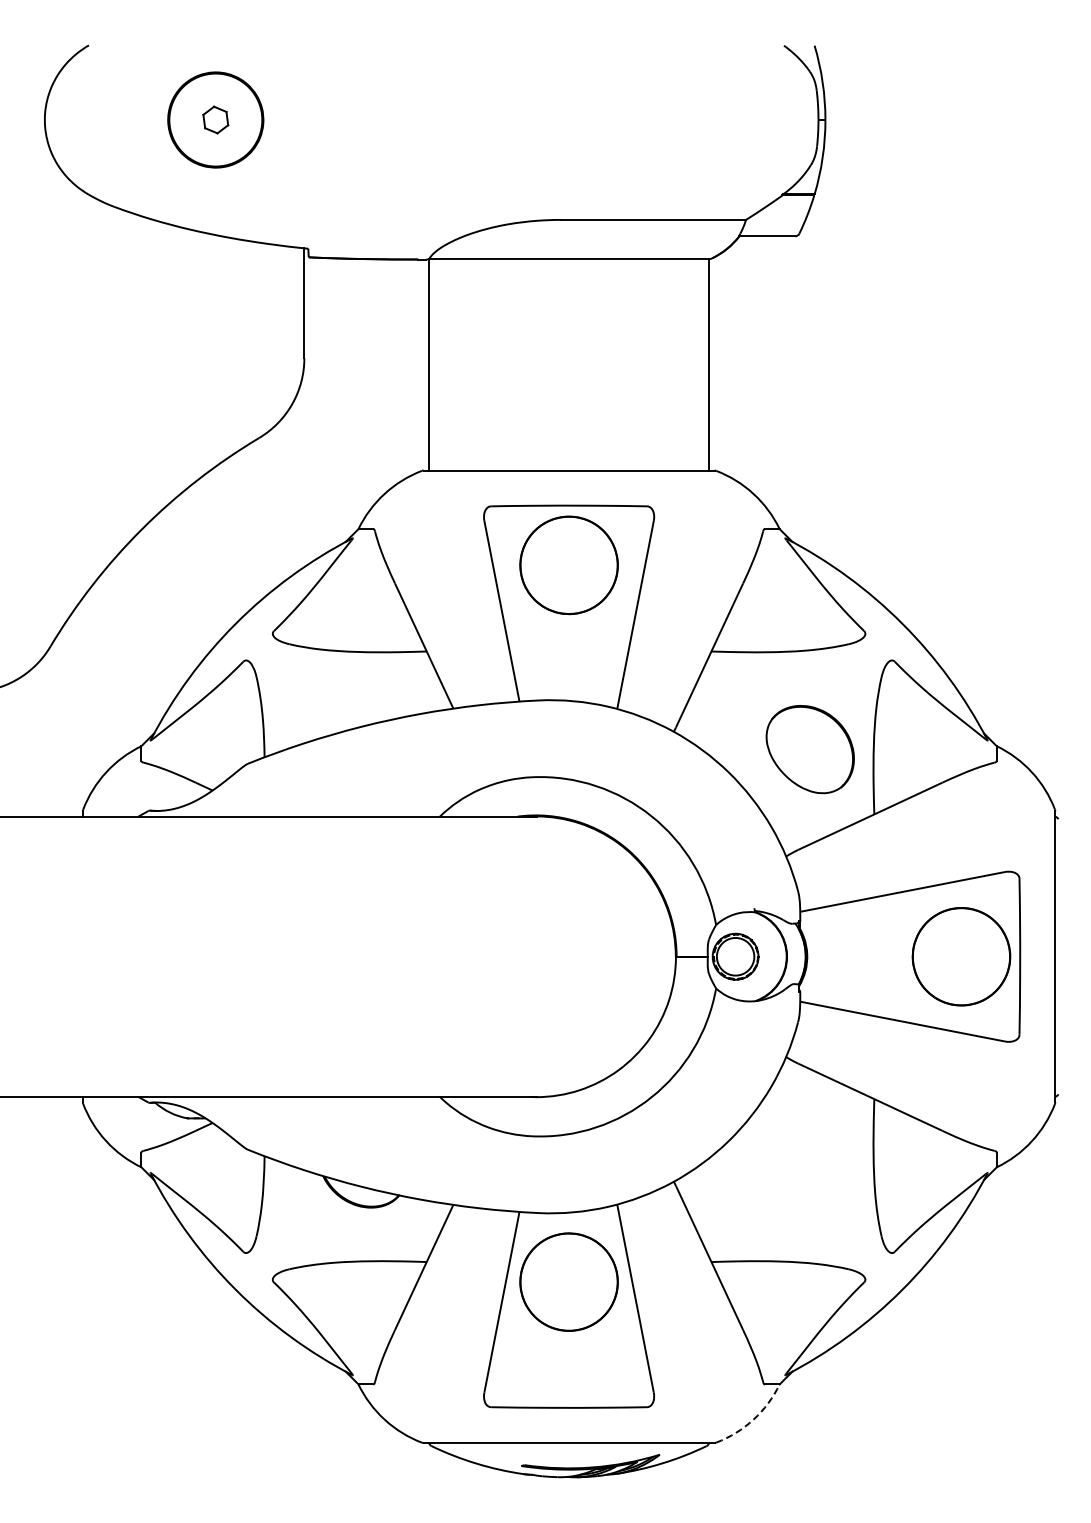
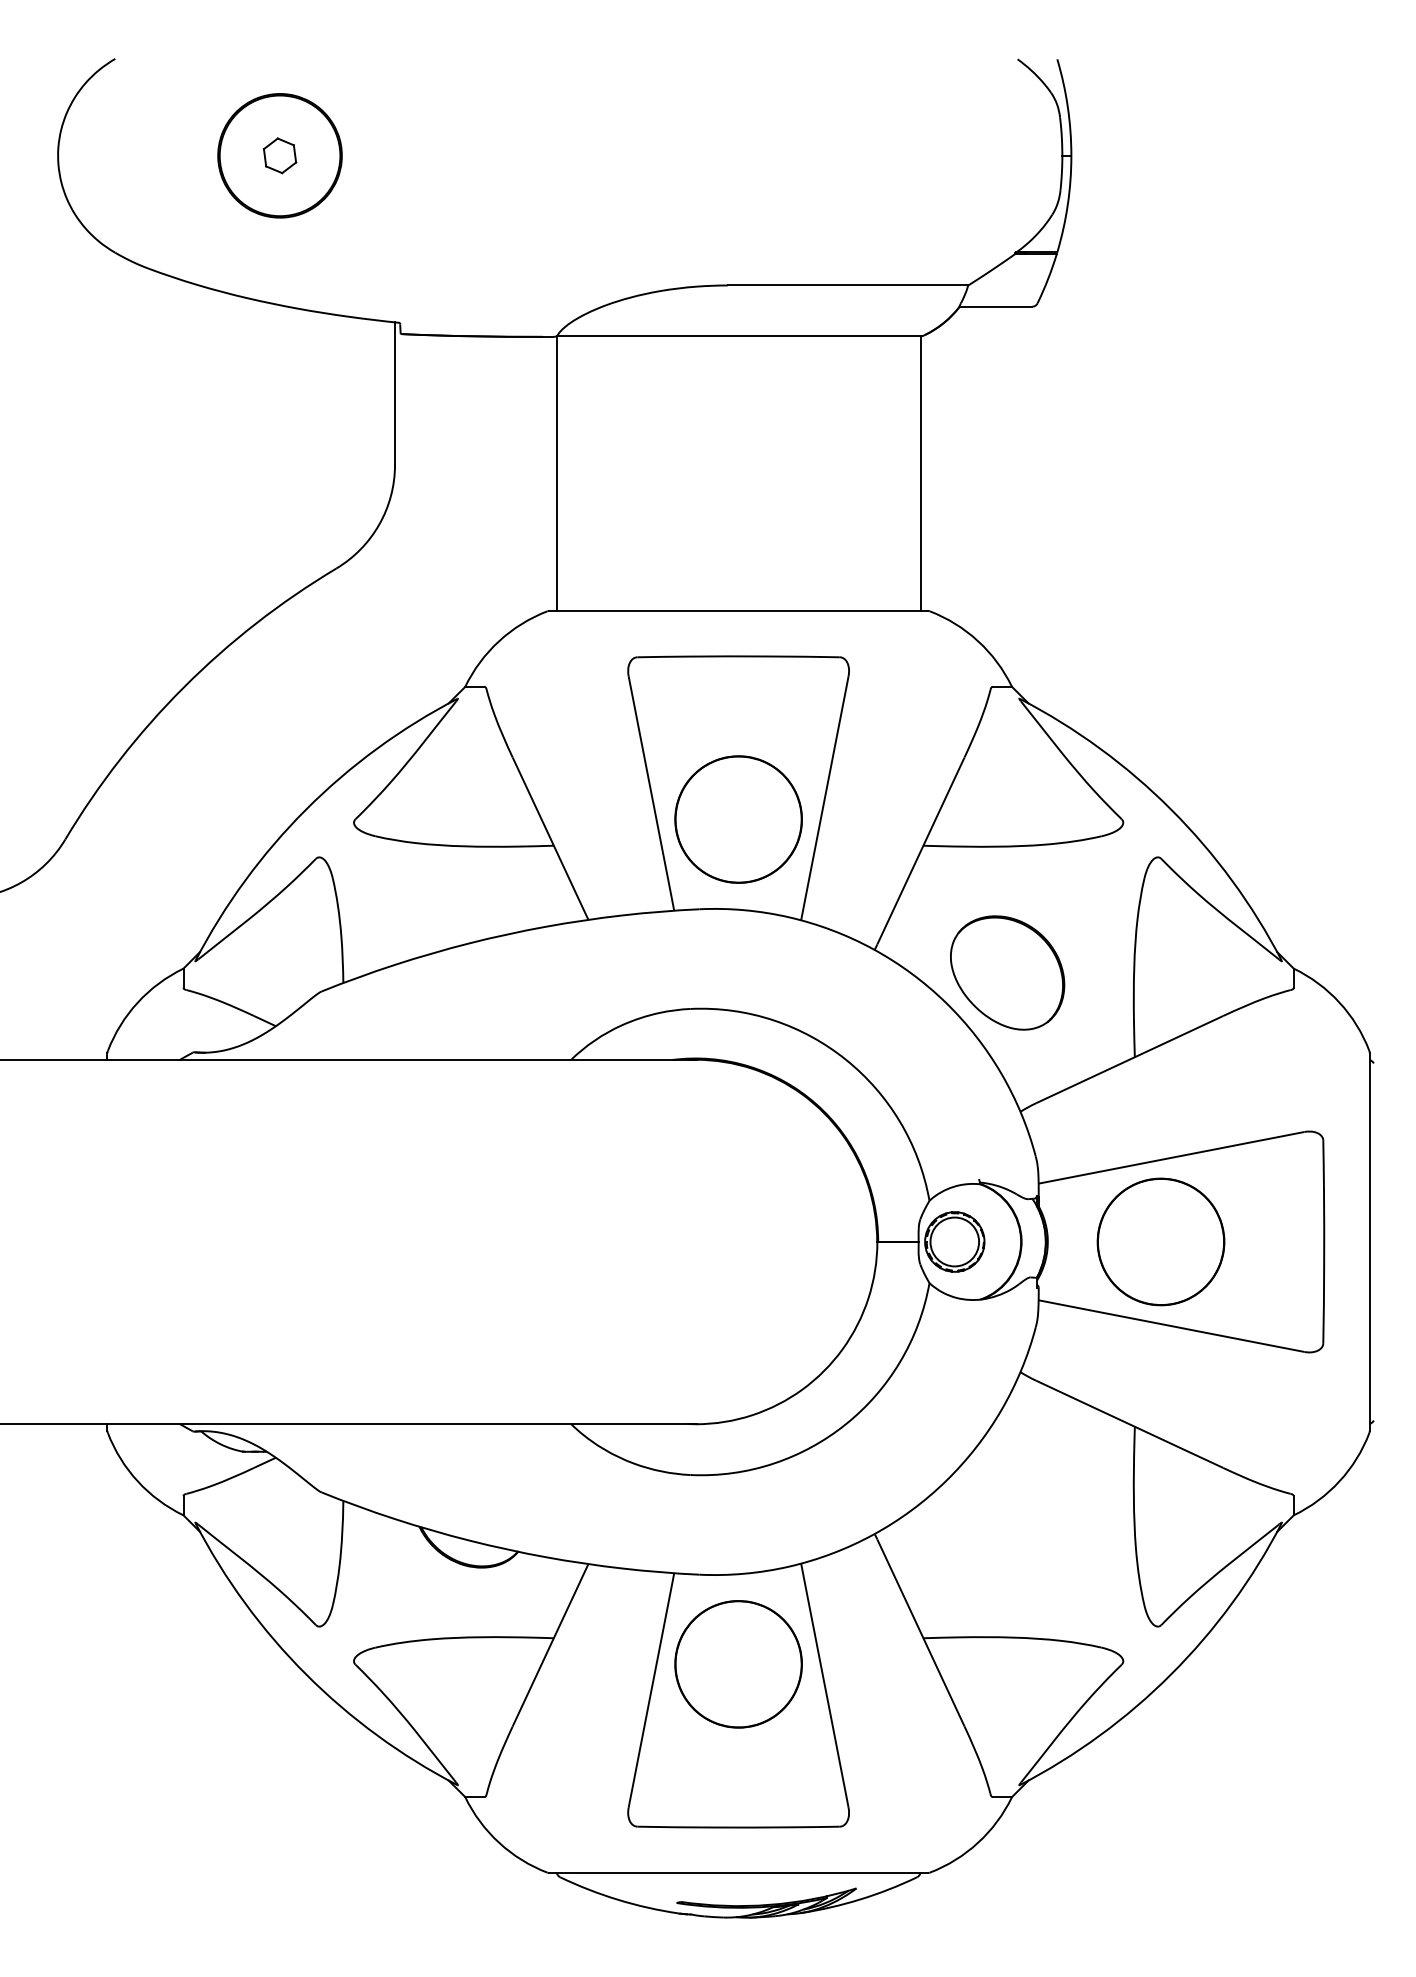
part: (568, 565) -> (737, 819), moved
part: (809, 749) -> (1006, 972), moved
part: (961, 956) -> (1161, 1241), moved
arc: (753, 1419) -> (978, 1842), dashed -> solid

